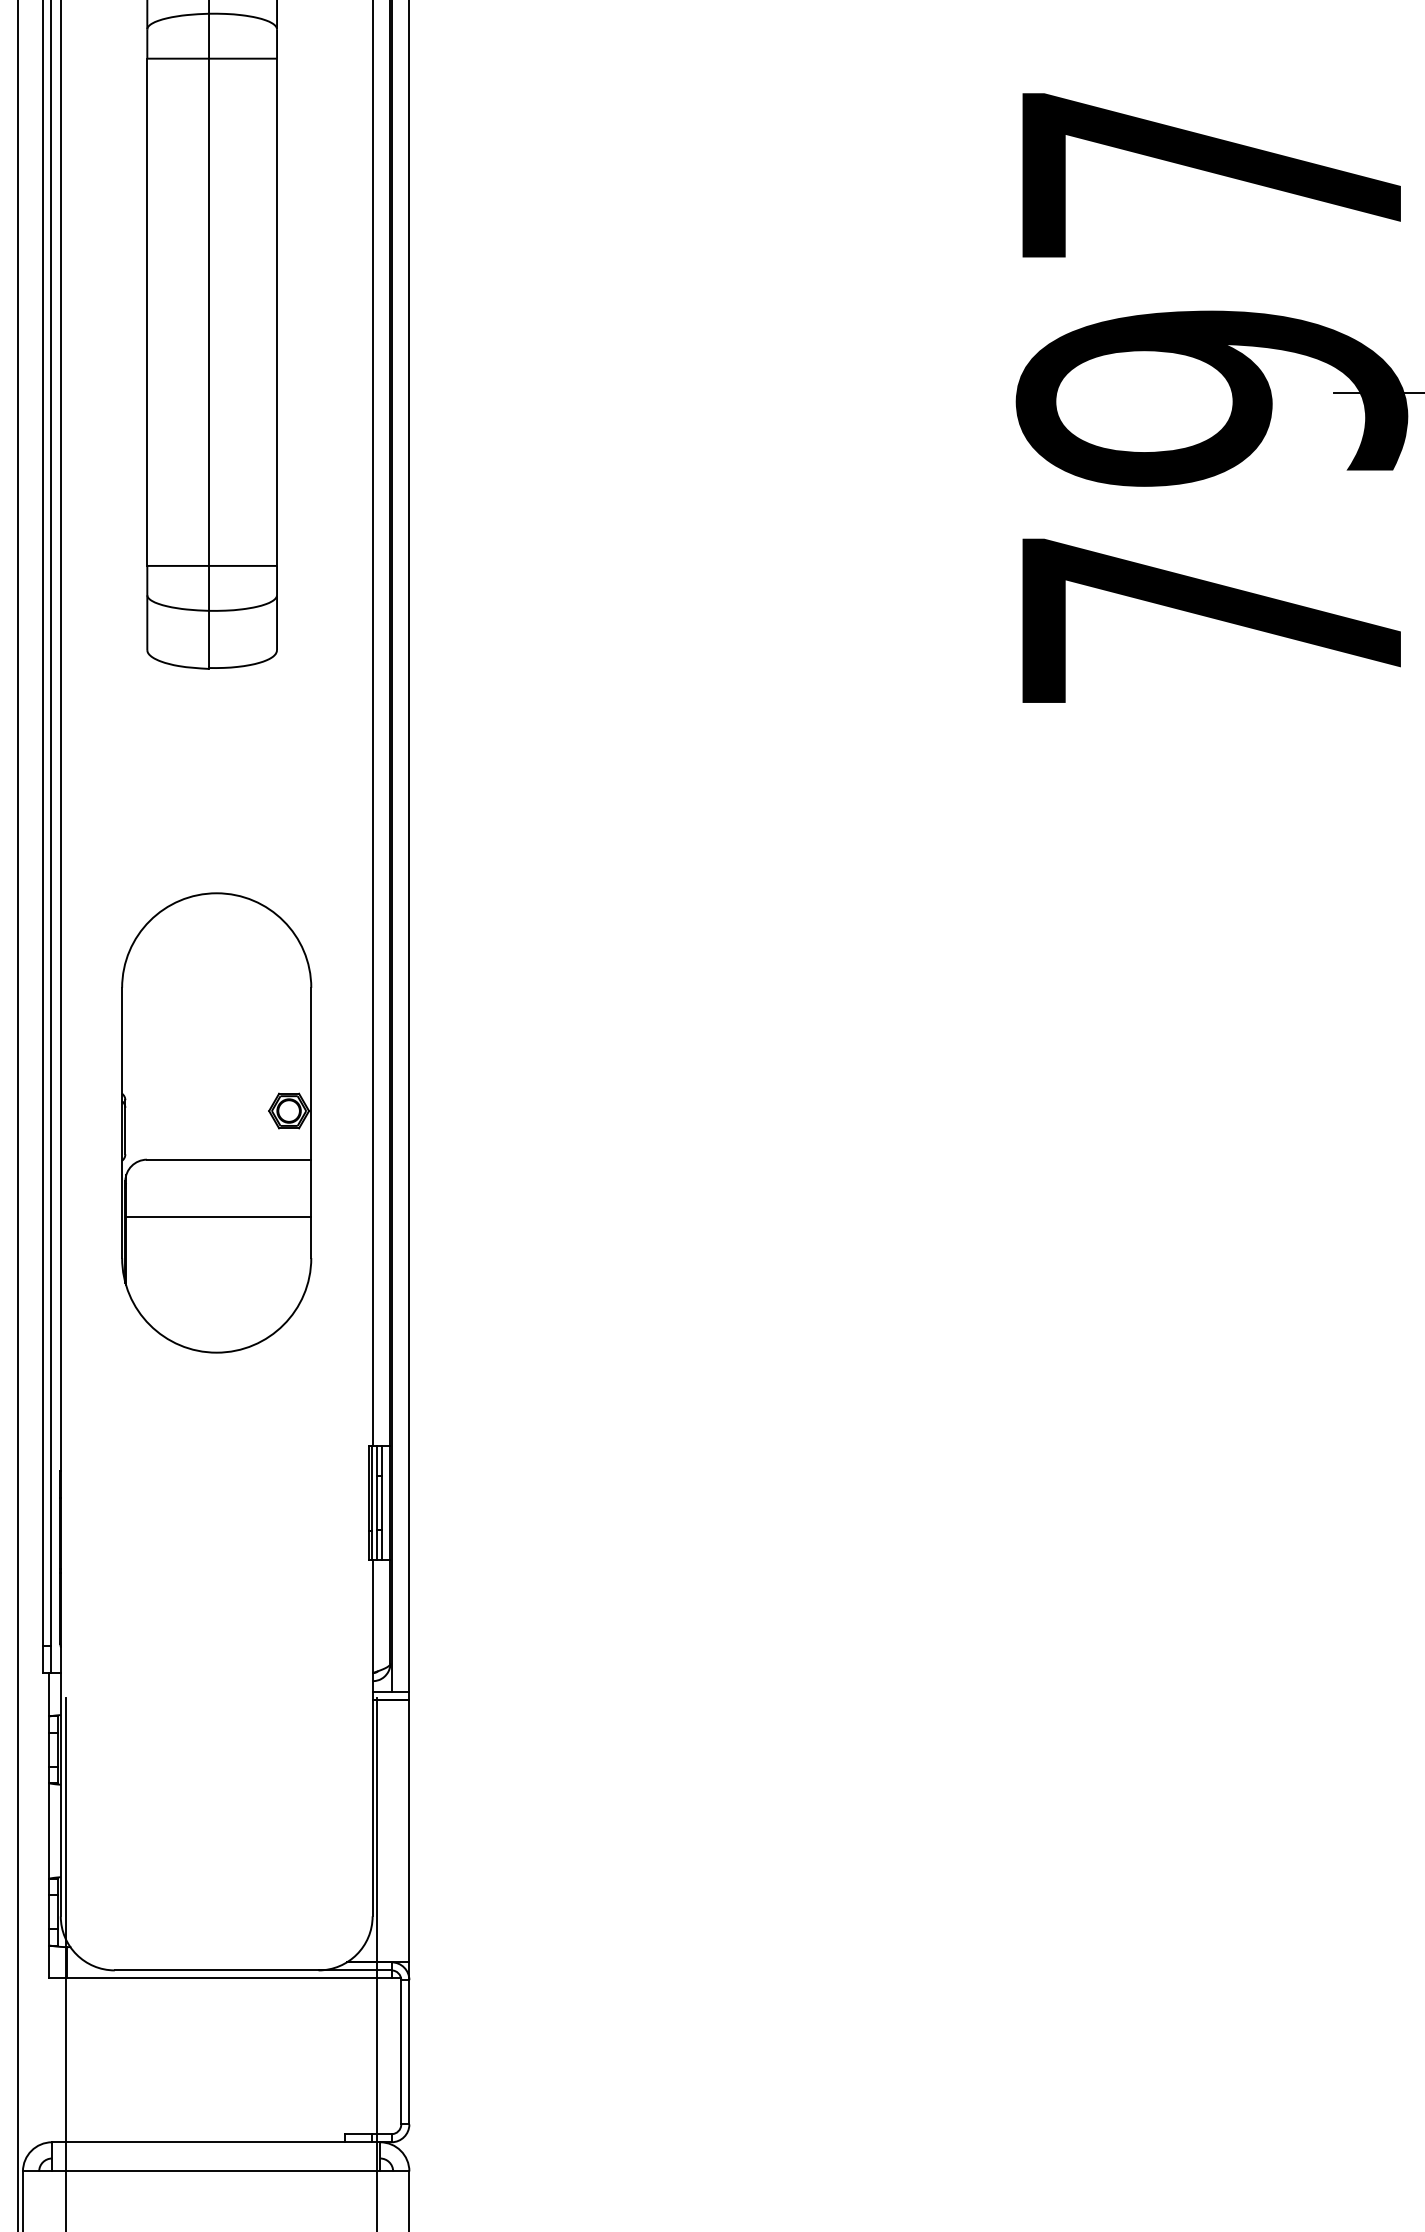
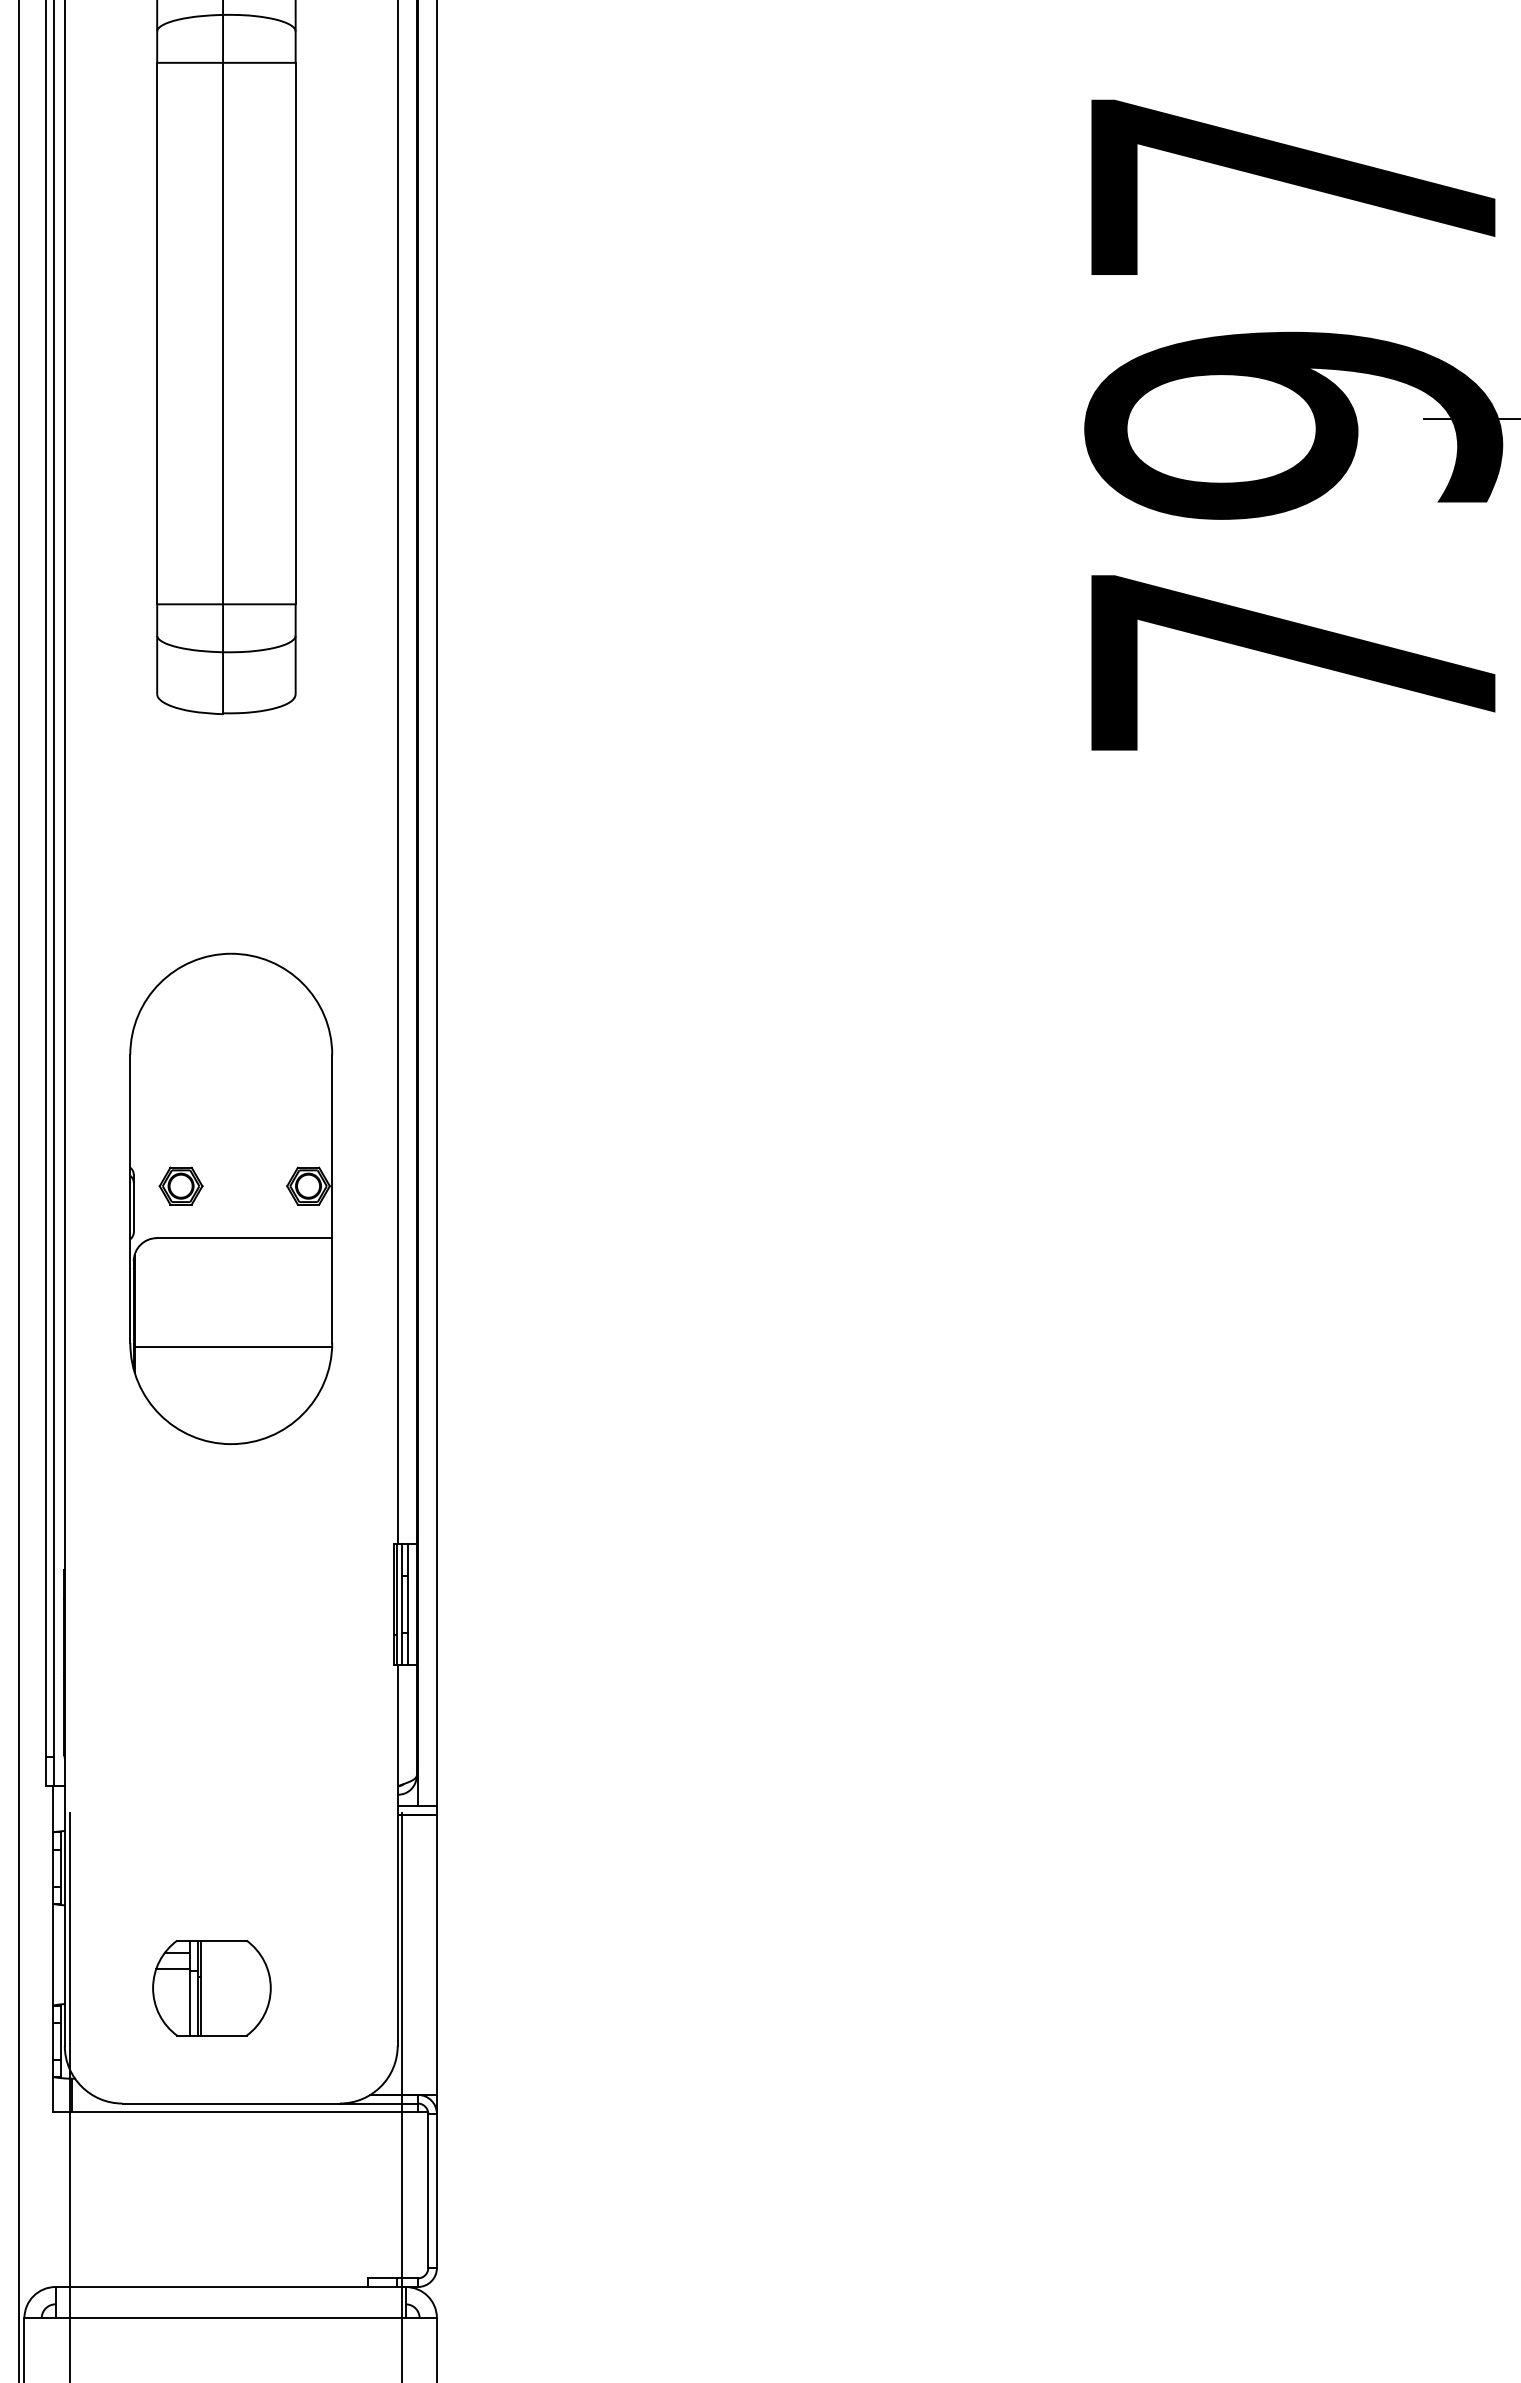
part: (169, 1110) -> (180, 1185), added
line: (218, 1217) -> (233, 1346), moved
part: (198, 1862) -> (211, 1988), added

